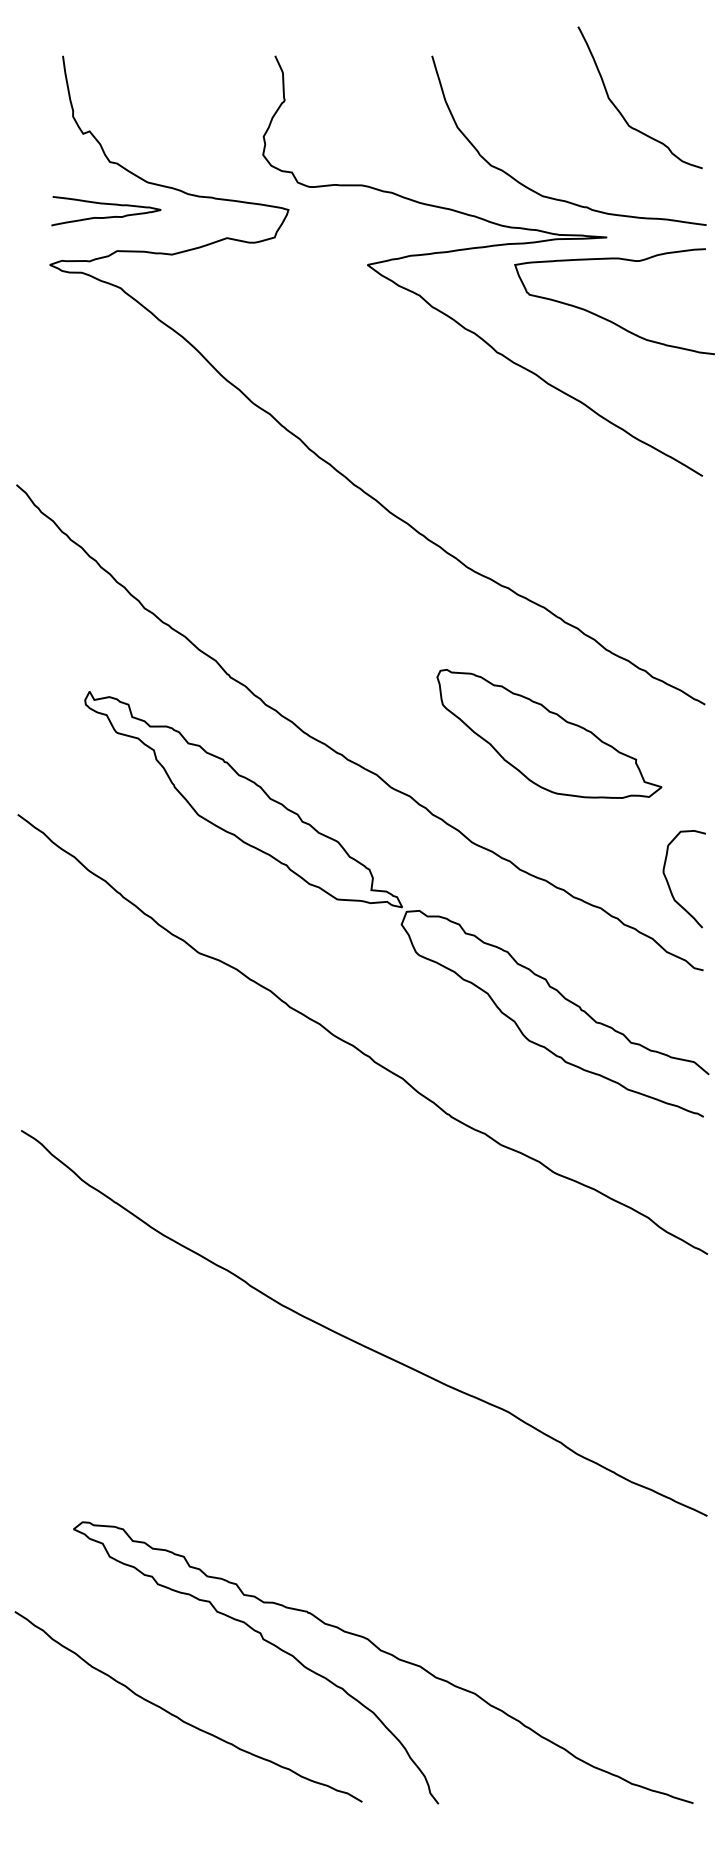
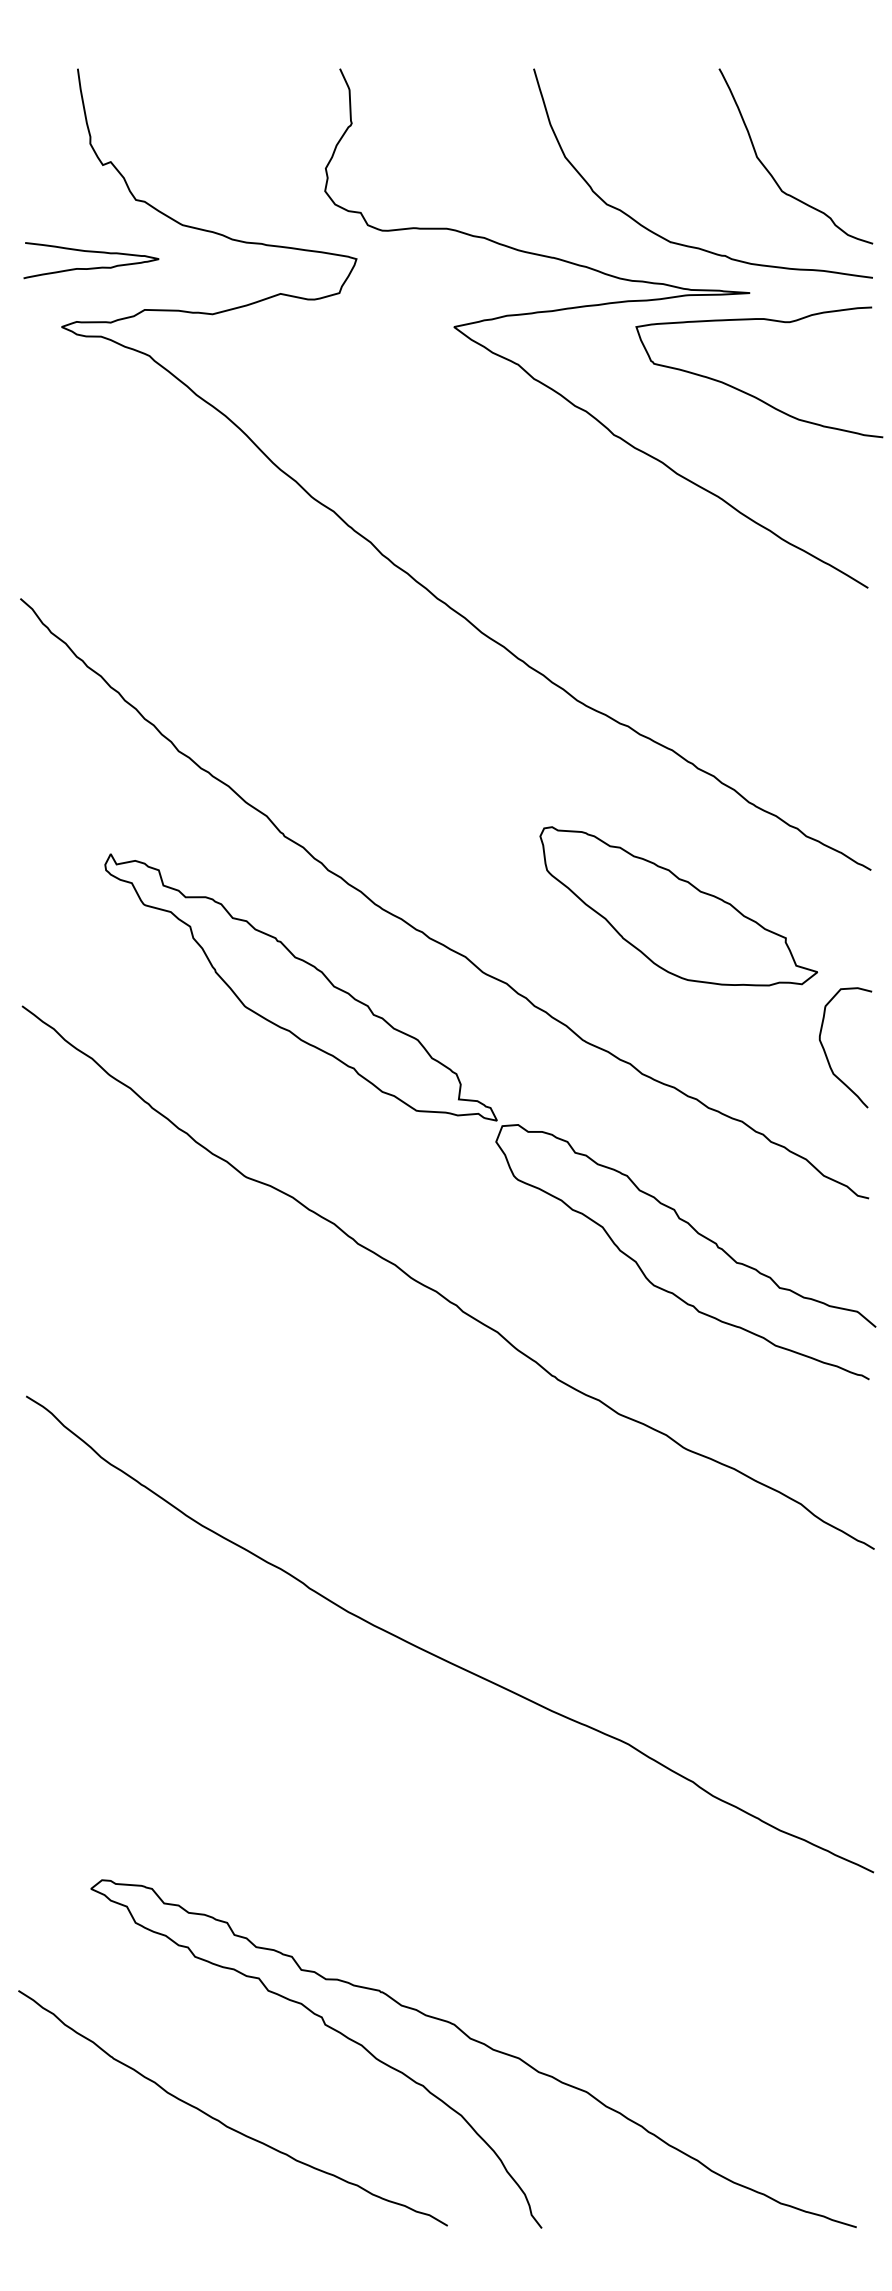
curve: (620, 111) -> (771, 173), moved
curve: (106, 216) -> (91, 267), moved
curve: (669, 883) -> (826, 1053), moved

